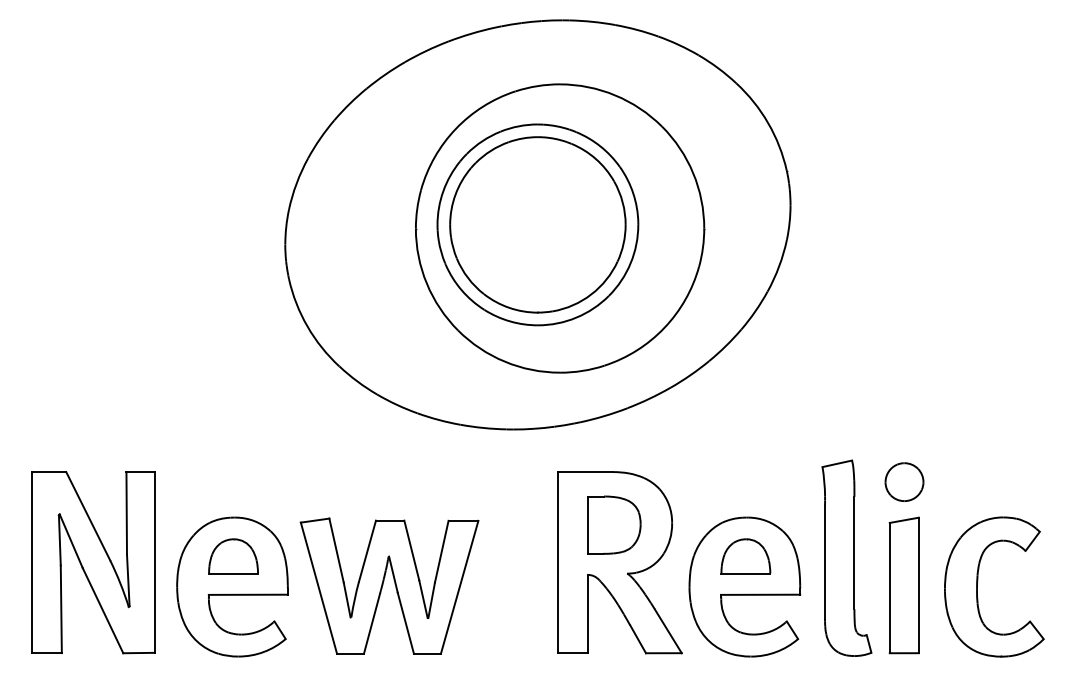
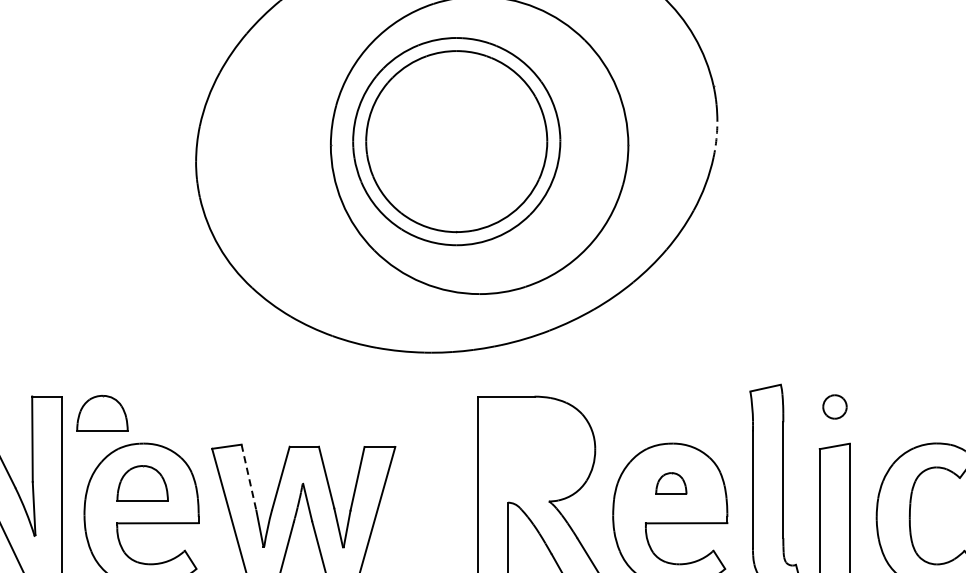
arc: (789, 222) -> (716, 139), solid -> dashed
part: (904, 481) -> (834, 406), size x0.6
part: (194, 488) -> (102, 413), added
part: (614, 524) -> (535, 450), removed
line: (336, 550) -> (248, 477), solid -> dashed
part: (745, 556) -> (670, 483), size x0.6

